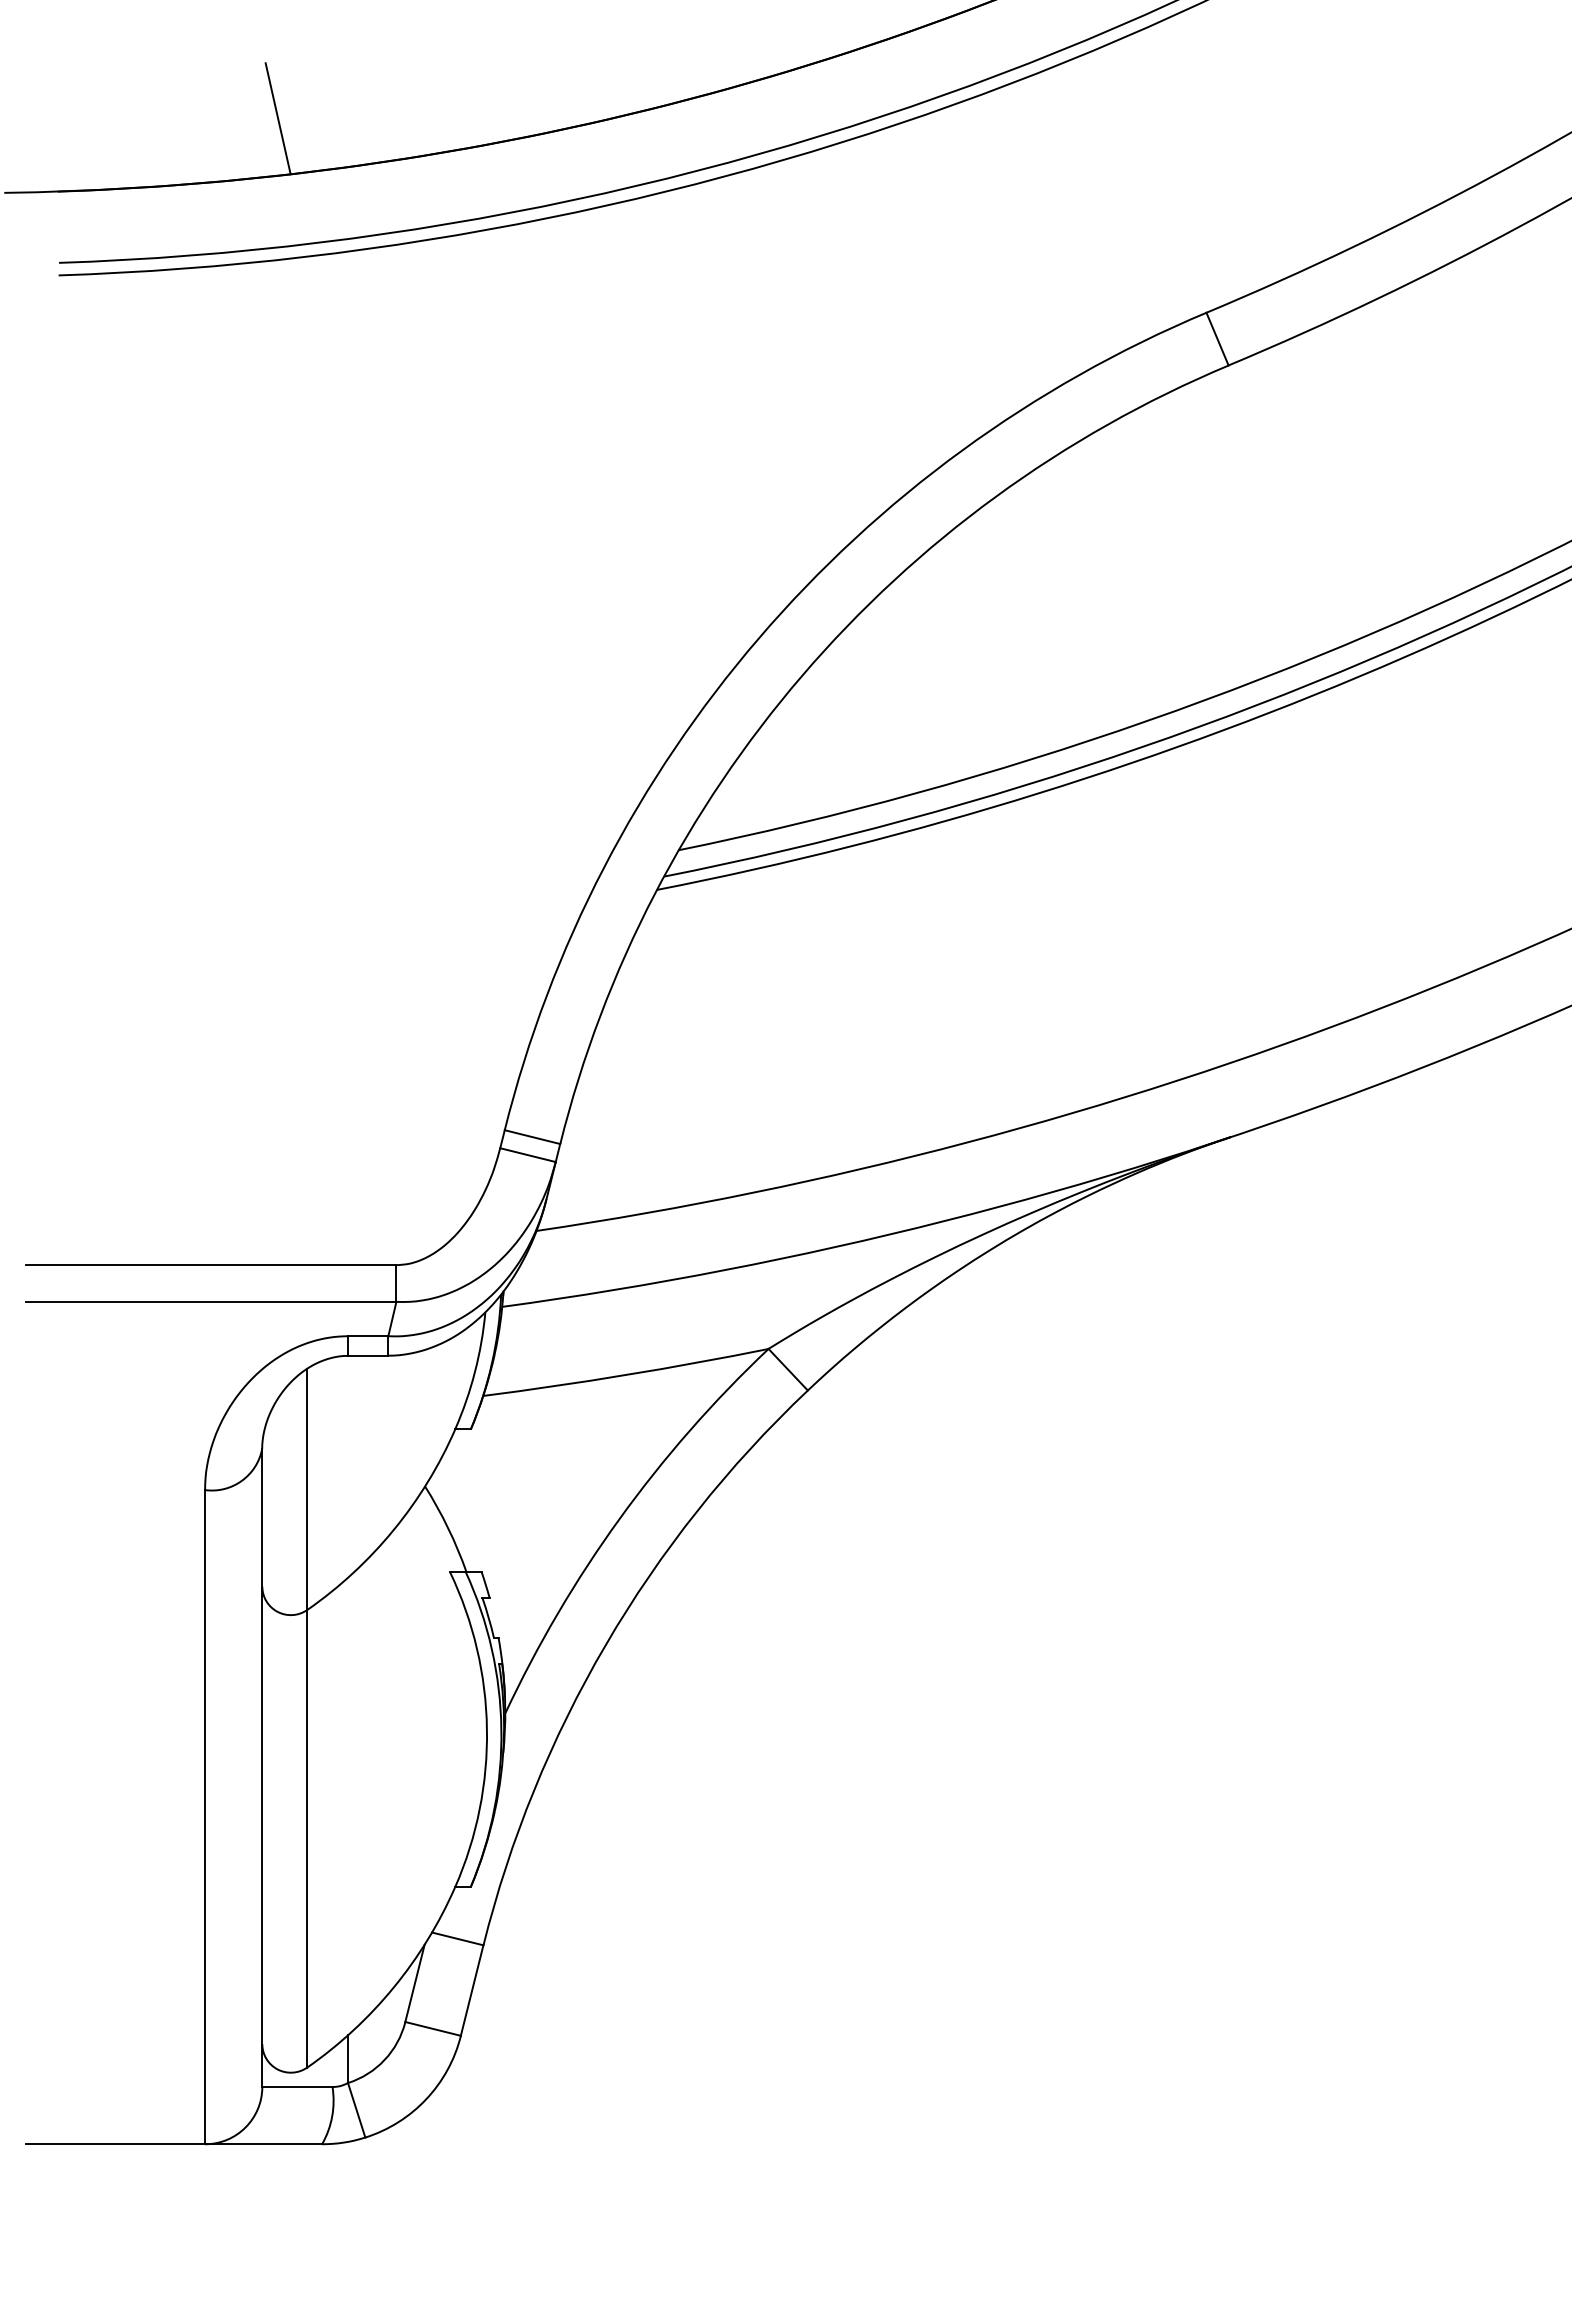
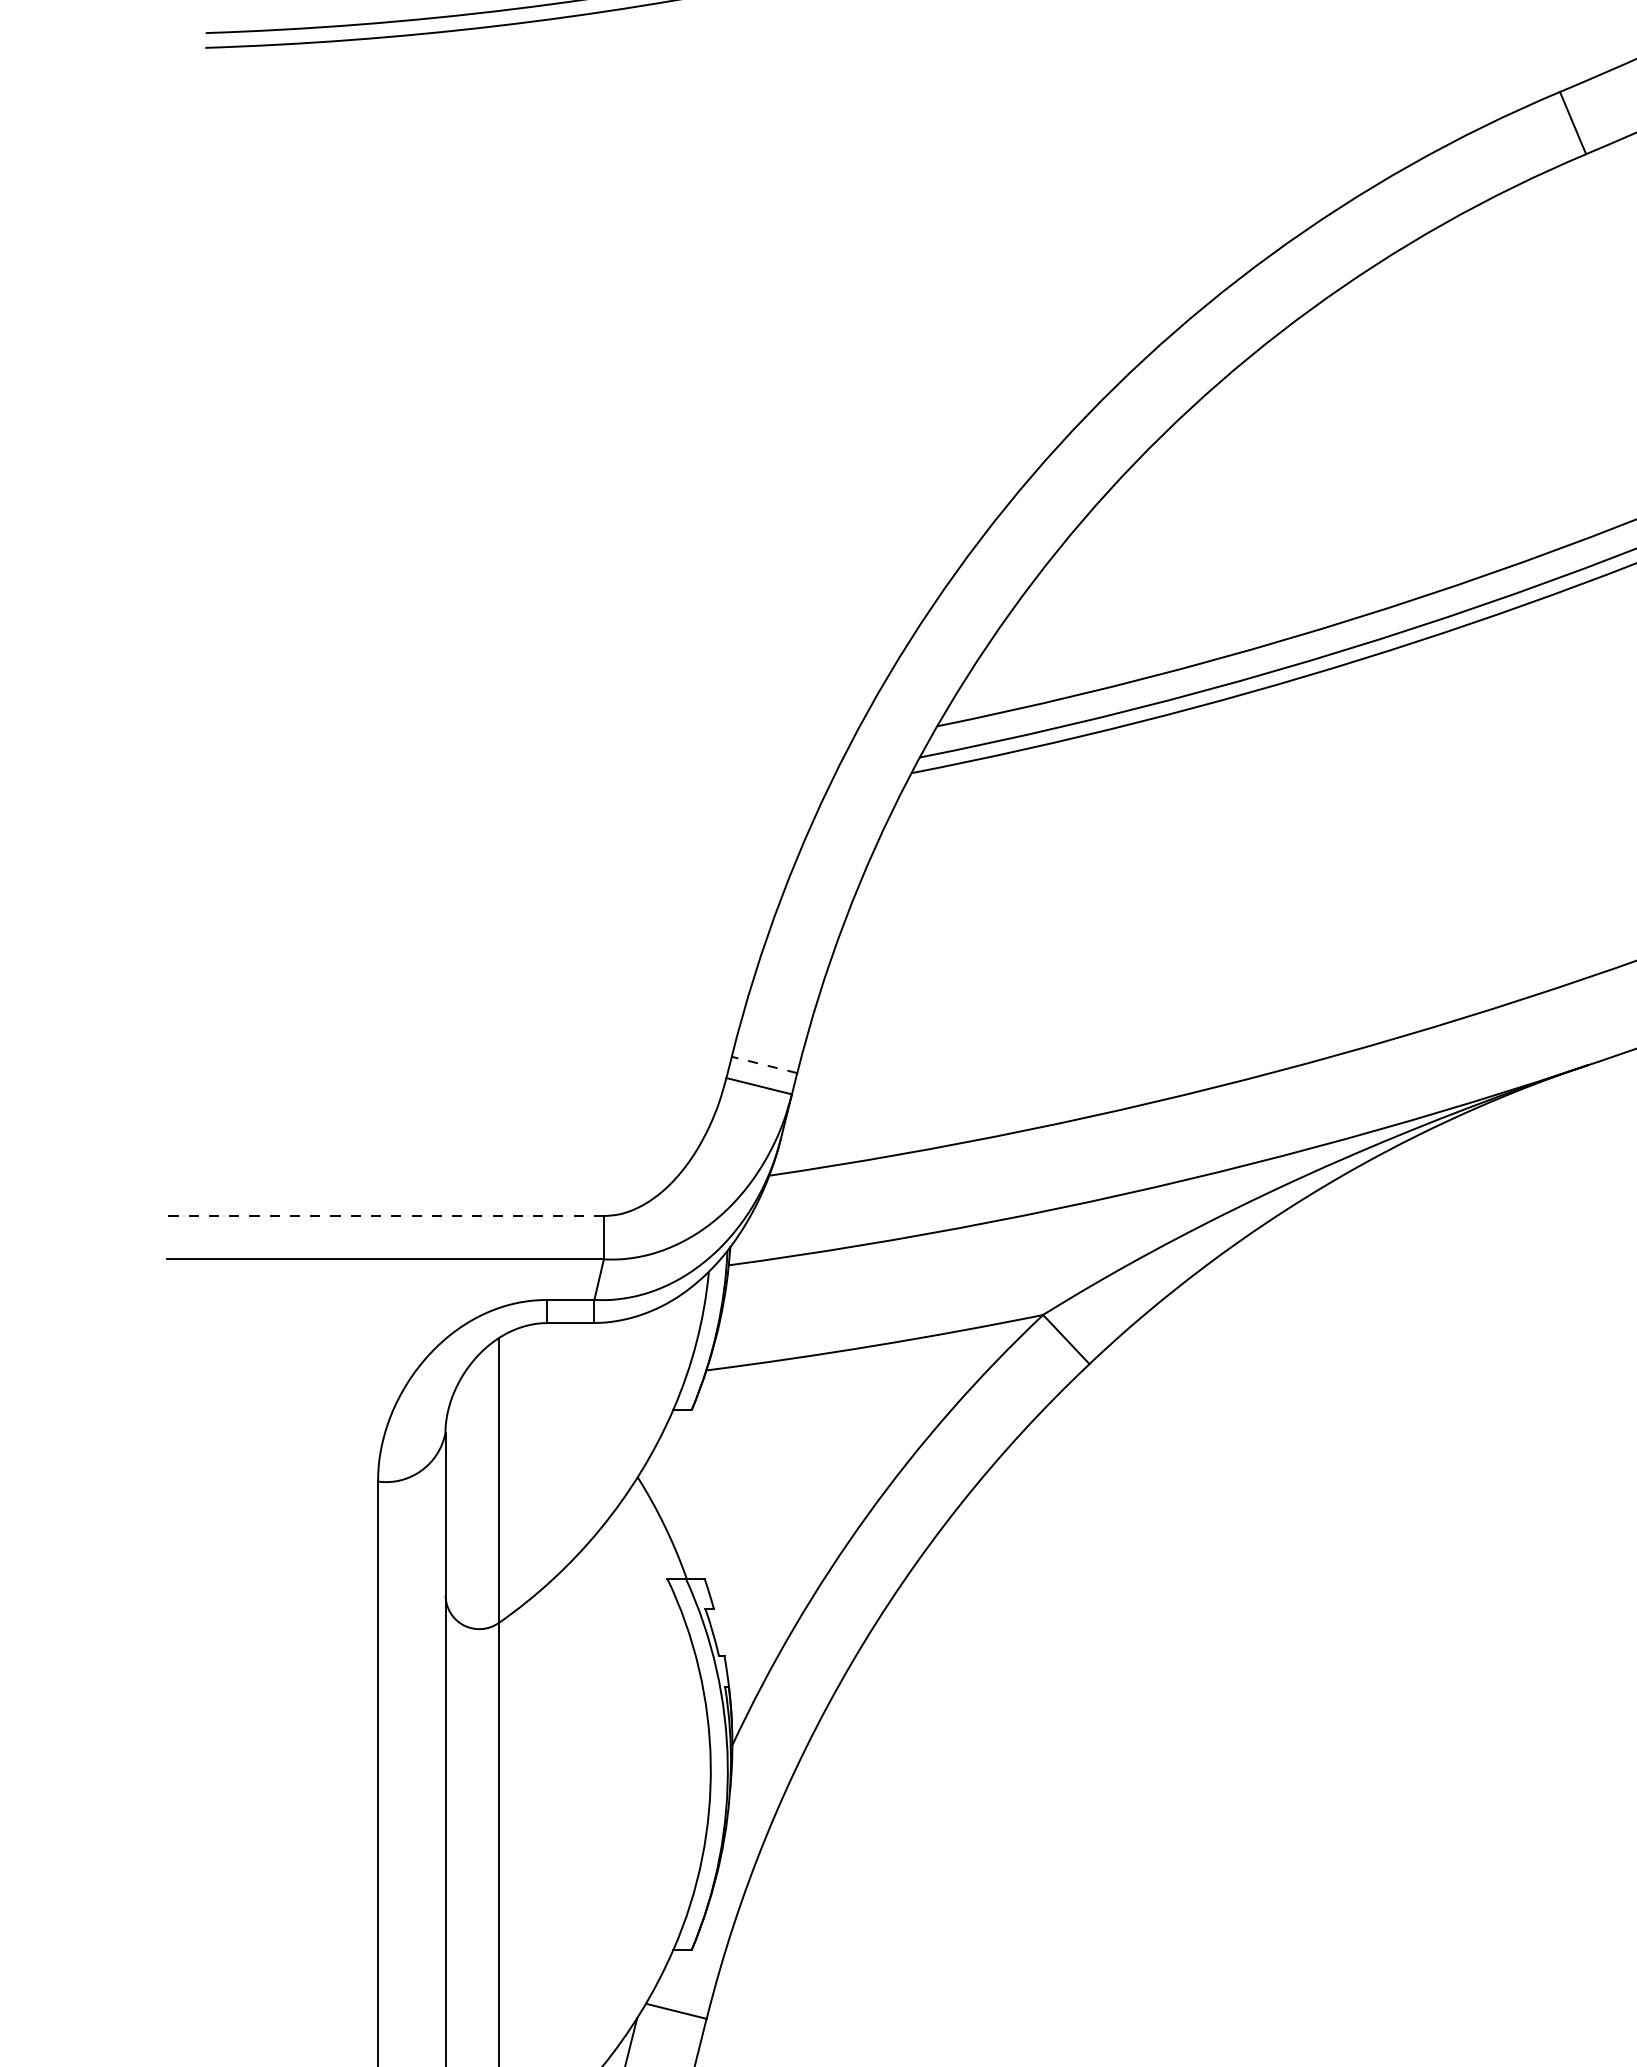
line: (532, 1137) -> (764, 1065), solid -> dashed
line: (210, 1265) -> (384, 1216), solid -> dashed

